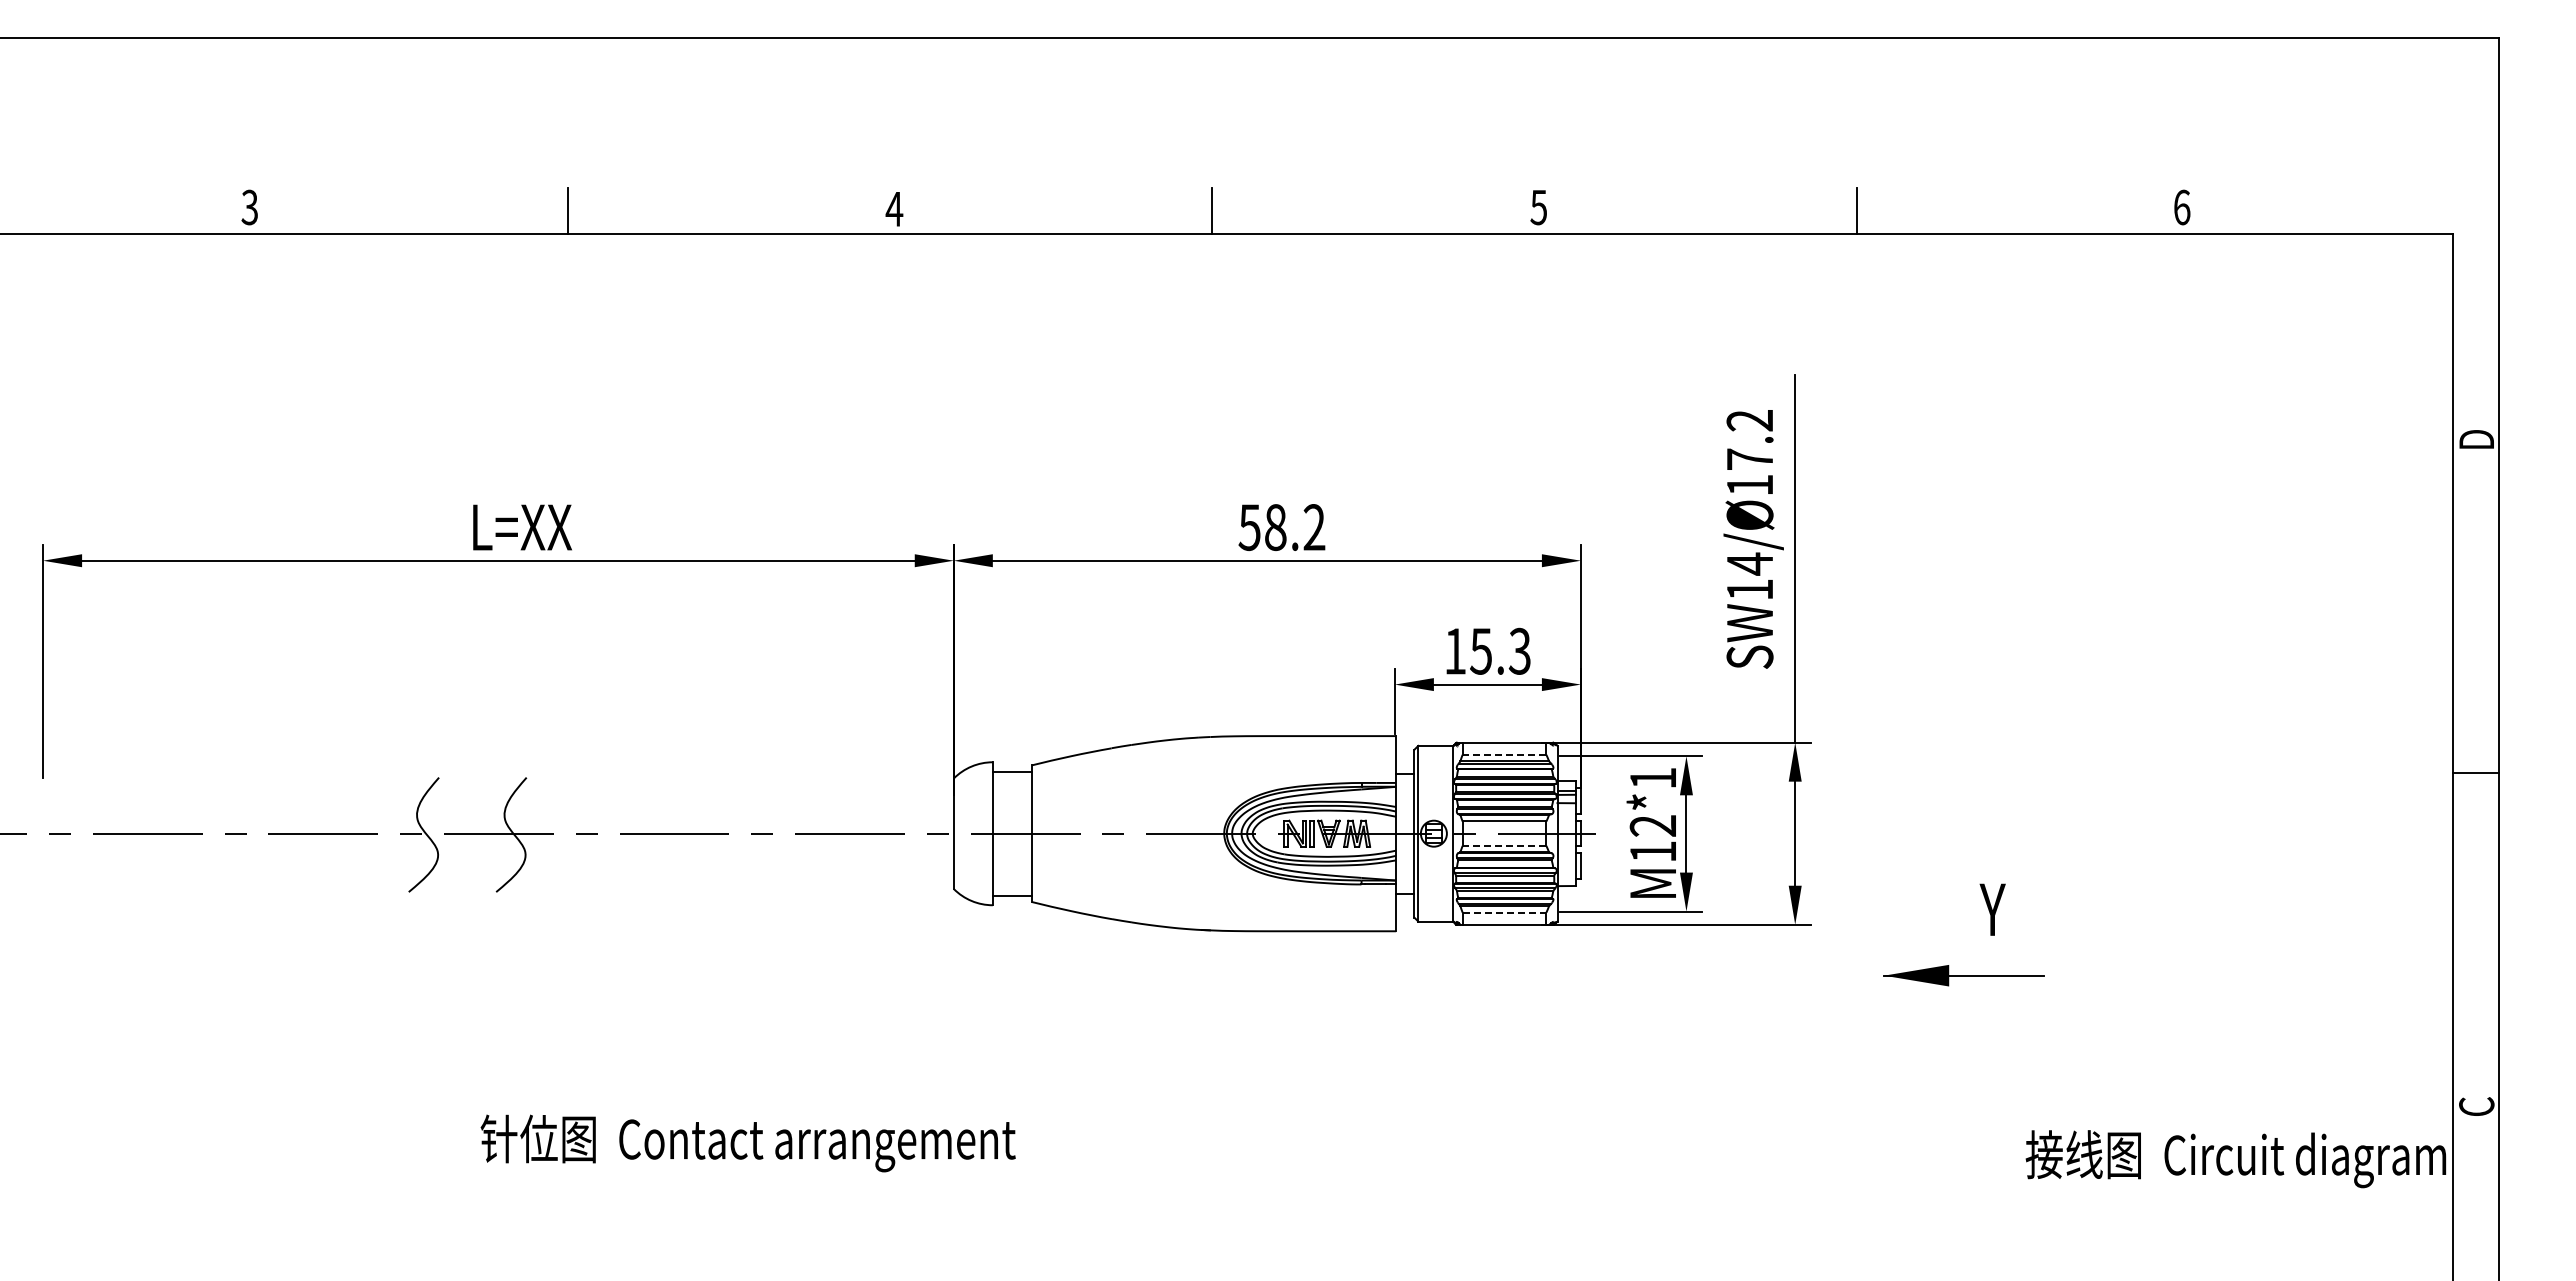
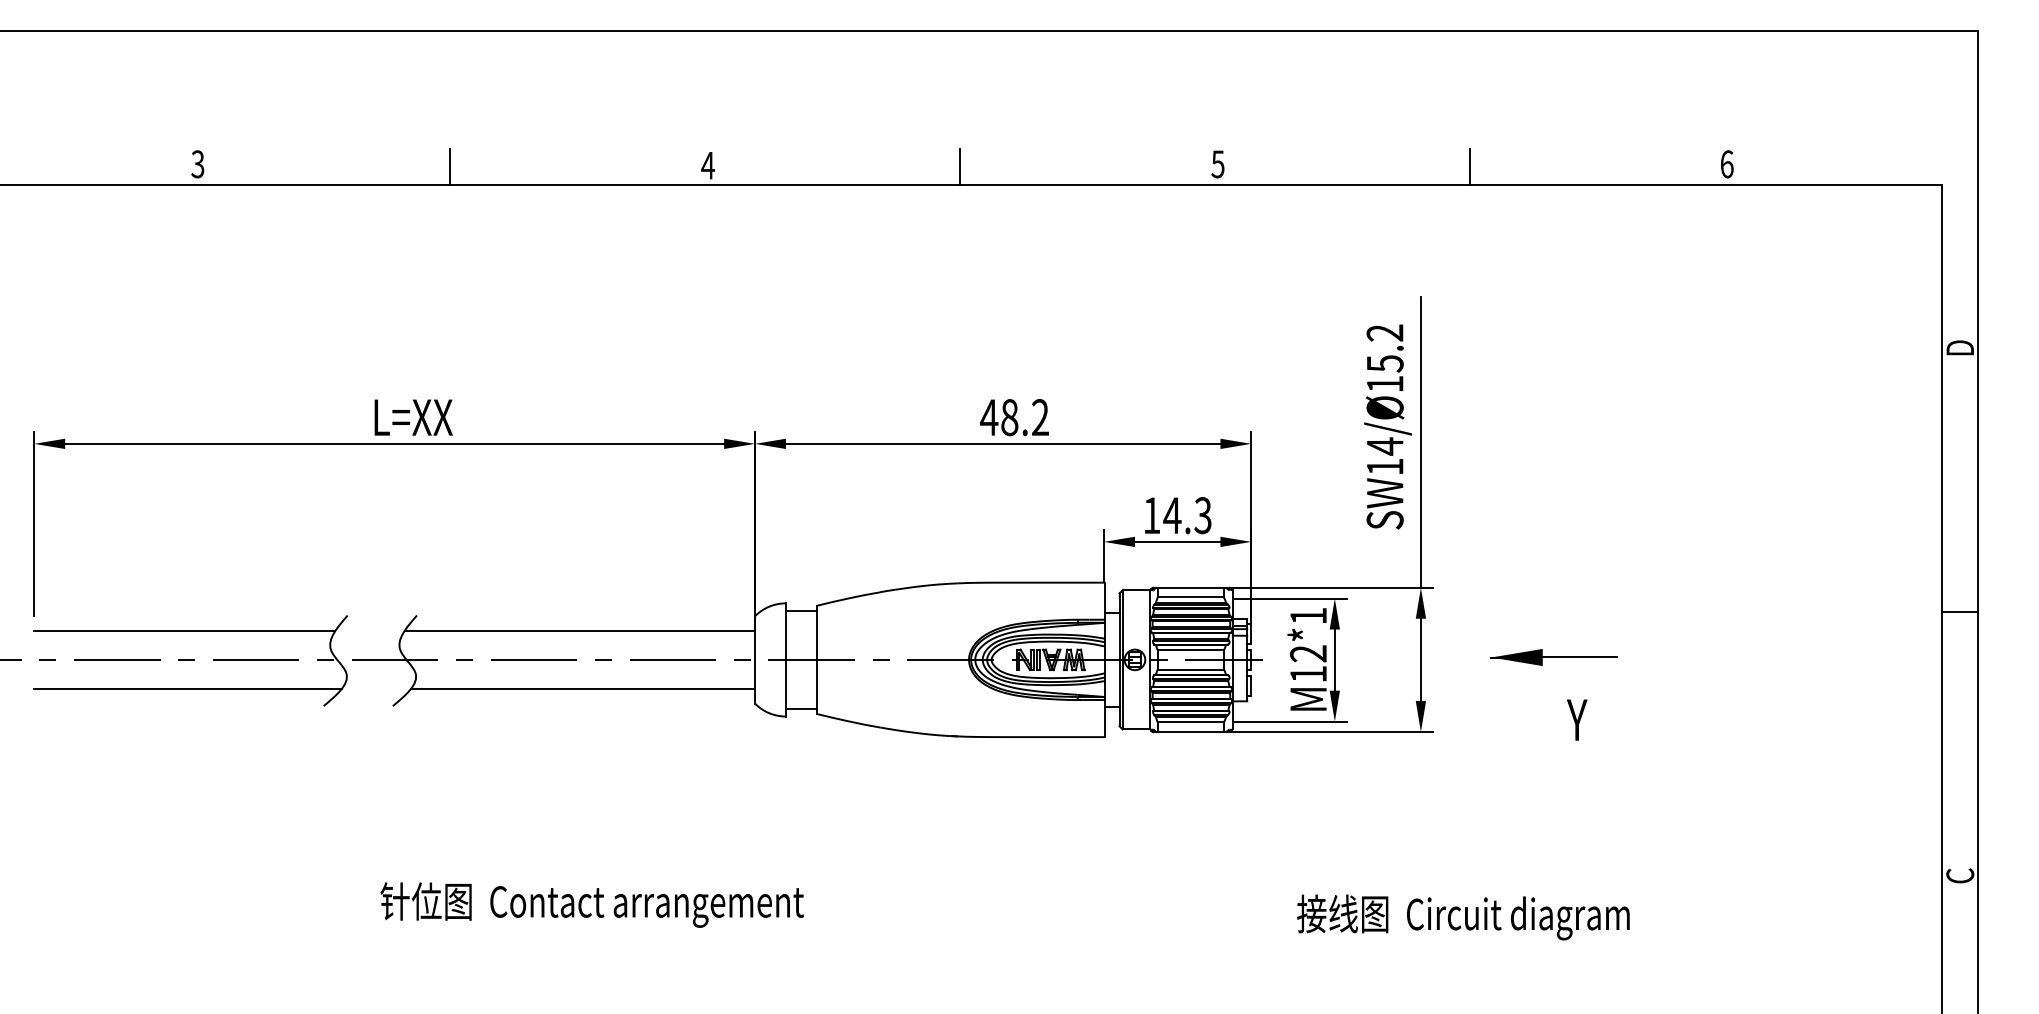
text: (1750, 459) -> (1385, 363), SW14/Ø17.2 -> SW14/Ø15.2
text: (1249, 527) -> (989, 417), 58.2 -> 48.2
text: (1480, 651) -> (1171, 515), 15.3 -> 14.3
line: (1504, 754) -> (1190, 597), dashed -> solid
line: (233, 797) -> (184, 631), added
line: (731, 797) -> (579, 631), added
line: (1504, 845) -> (1190, 669), dashed -> solid
line: (237, 870) -> (188, 689), added
line: (736, 870) -> (583, 689), added
line: (1504, 912) -> (1190, 722), dashed -> solid
part: (1963, 975) -> (1554, 657), moved
text: (2235, 1159) -> (1463, 917), moved

